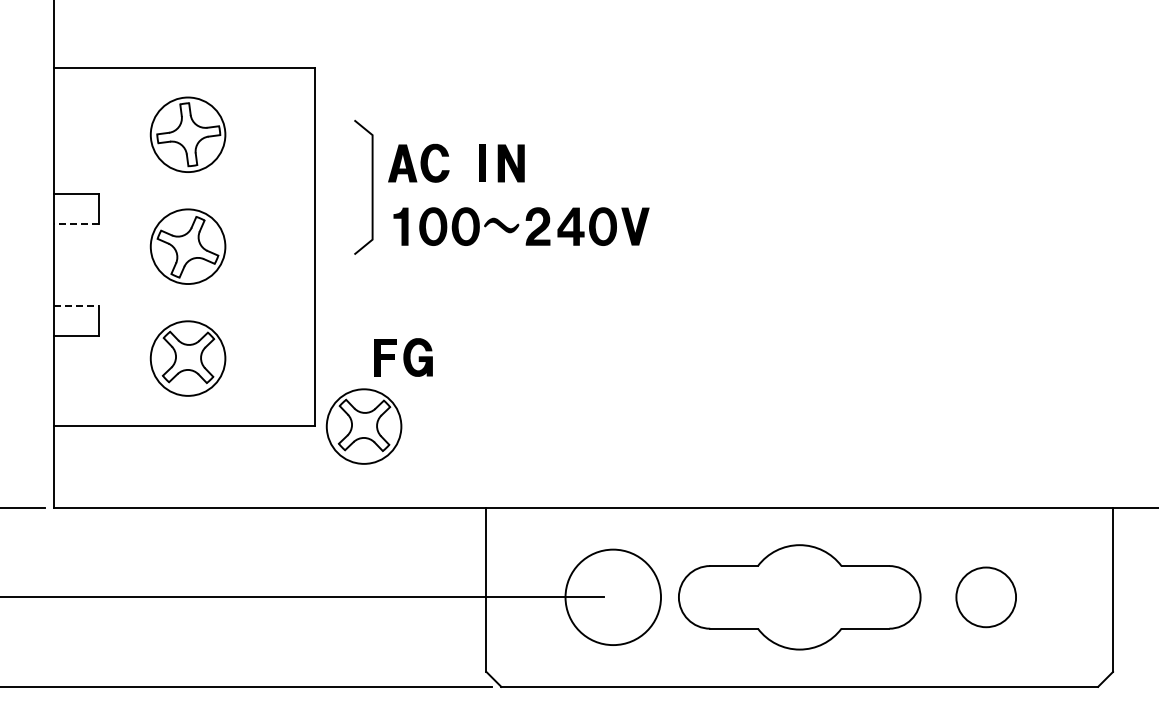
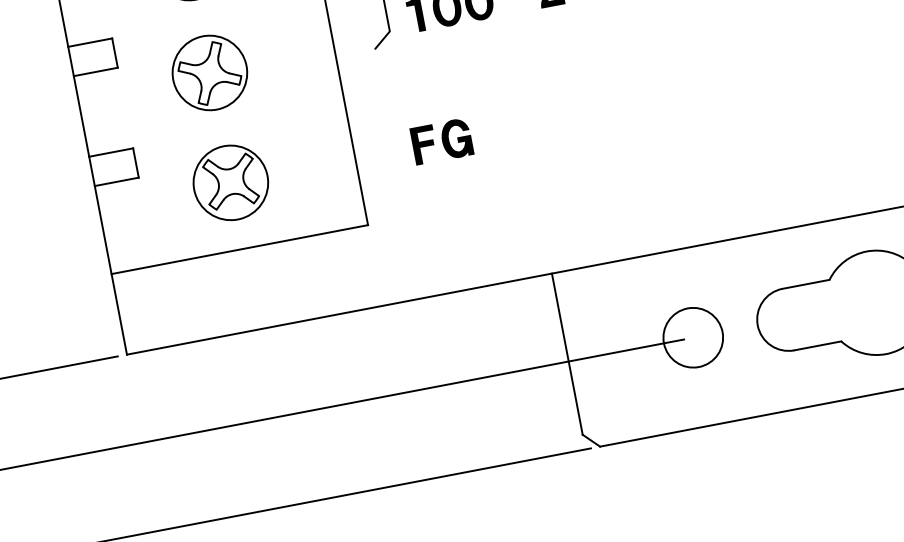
line: (75, 224) -> (95, 72), dashed -> solid
line: (76, 306) -> (111, 152), dashed -> solid
part: (363, 426) -> (415, 216), removed
circle: (613, 597) -> (693, 337), size x0.62

